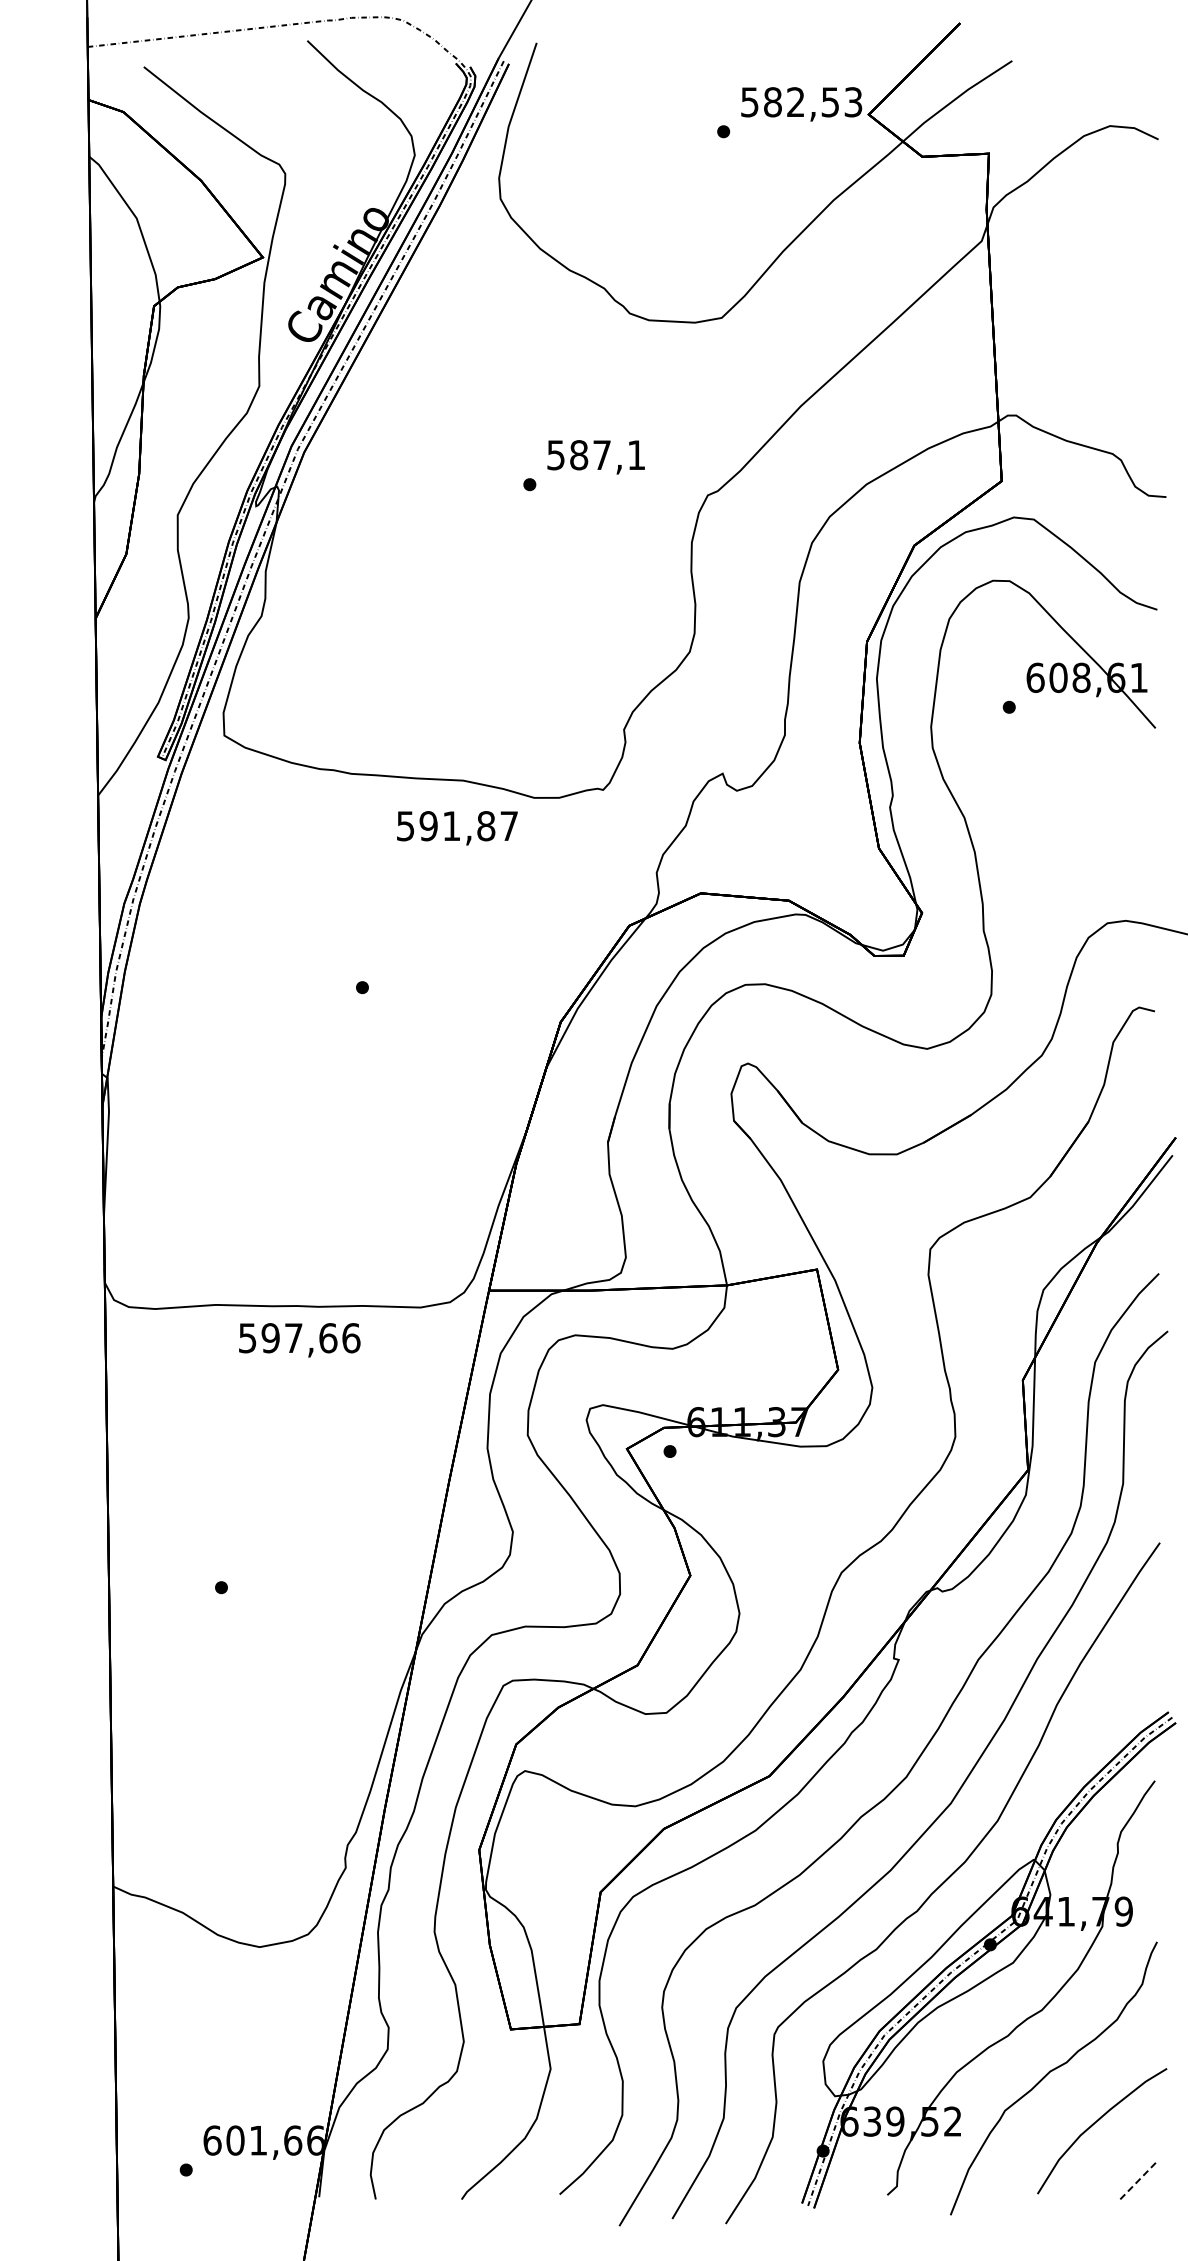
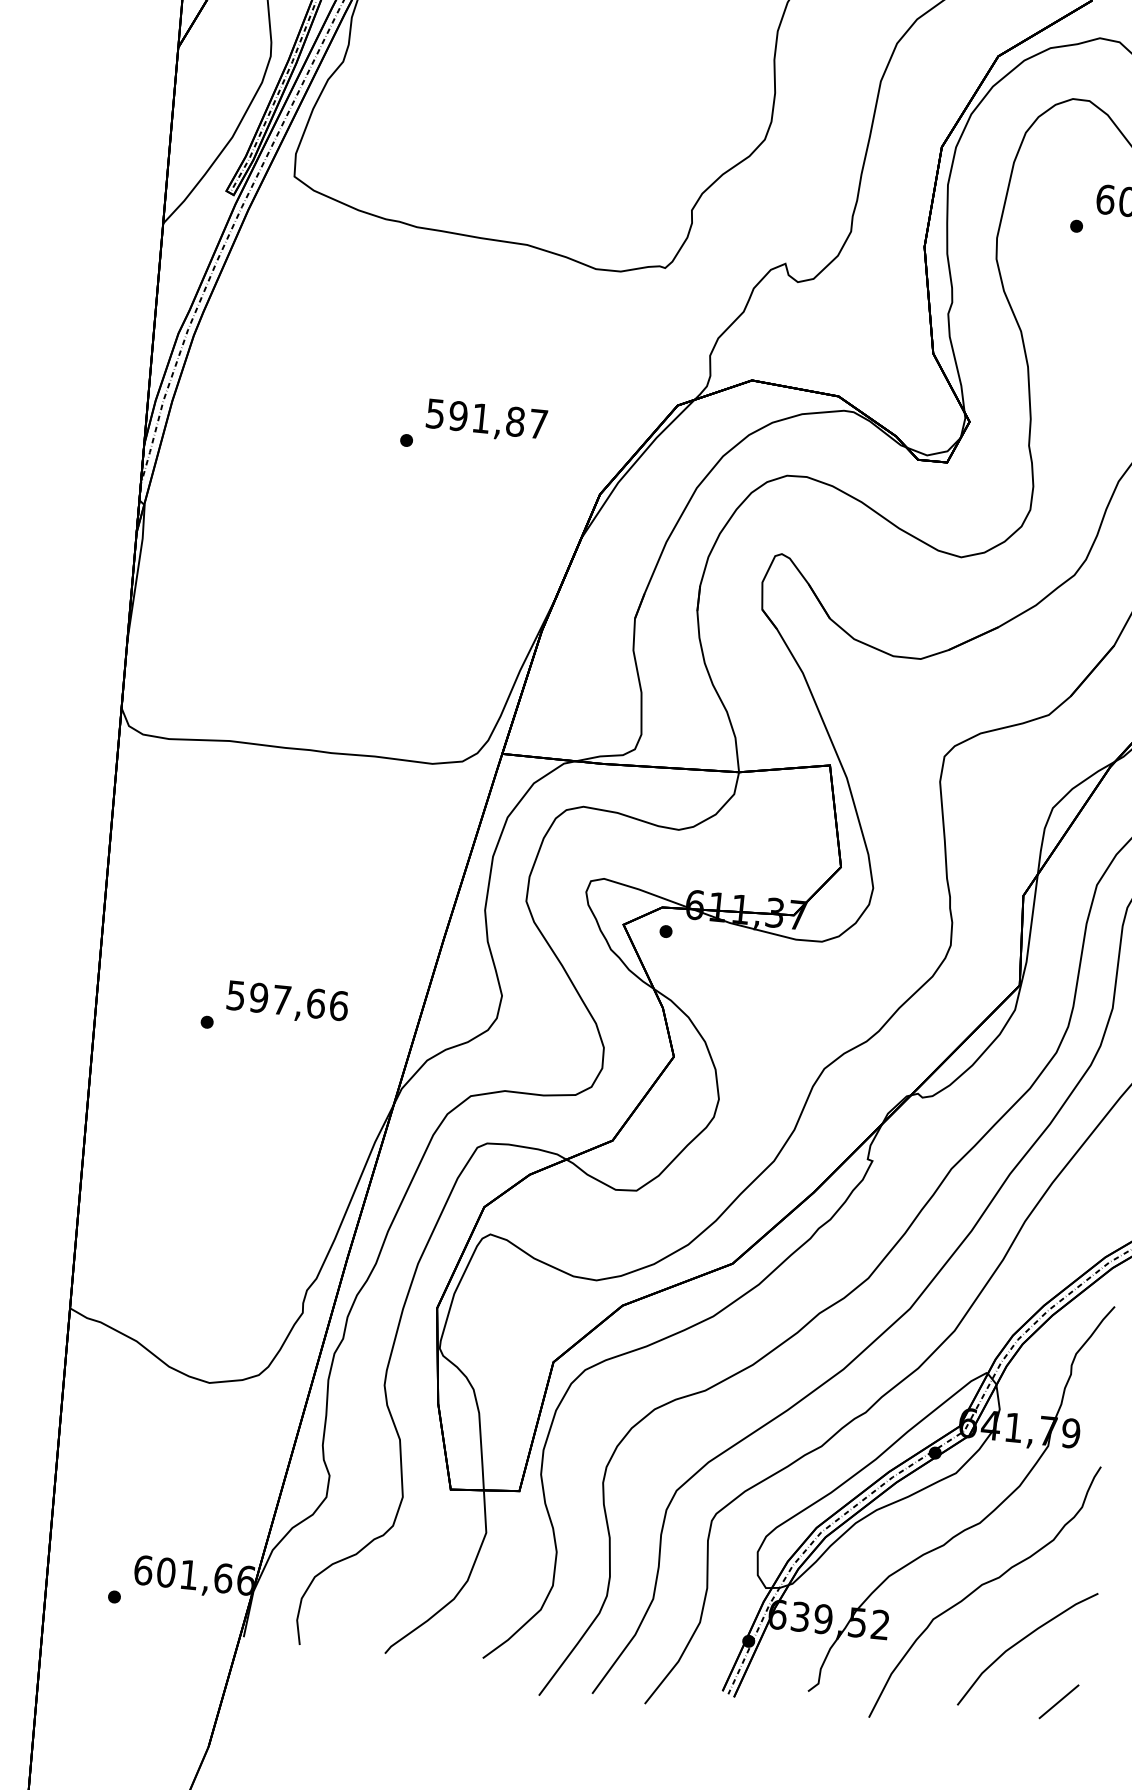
text: (457, 828) -> (486, 421), moved
text: (299, 1340) -> (287, 1003), moved
line: (1139, 2180) -> (1059, 1701), dashed -> solid

